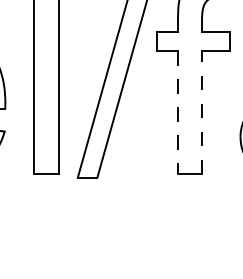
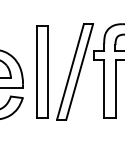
line: (202, 111) -> (115, 88), dashed -> solid
line: (178, 113) -> (104, 89), dashed -> solid

